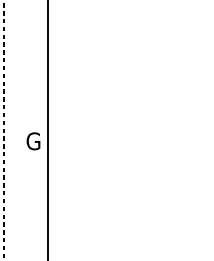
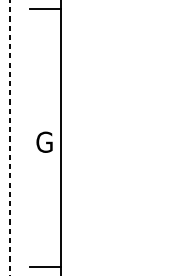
line: (34, 28) -> (45, 9), added
line: (34, 247) -> (45, 267), added

